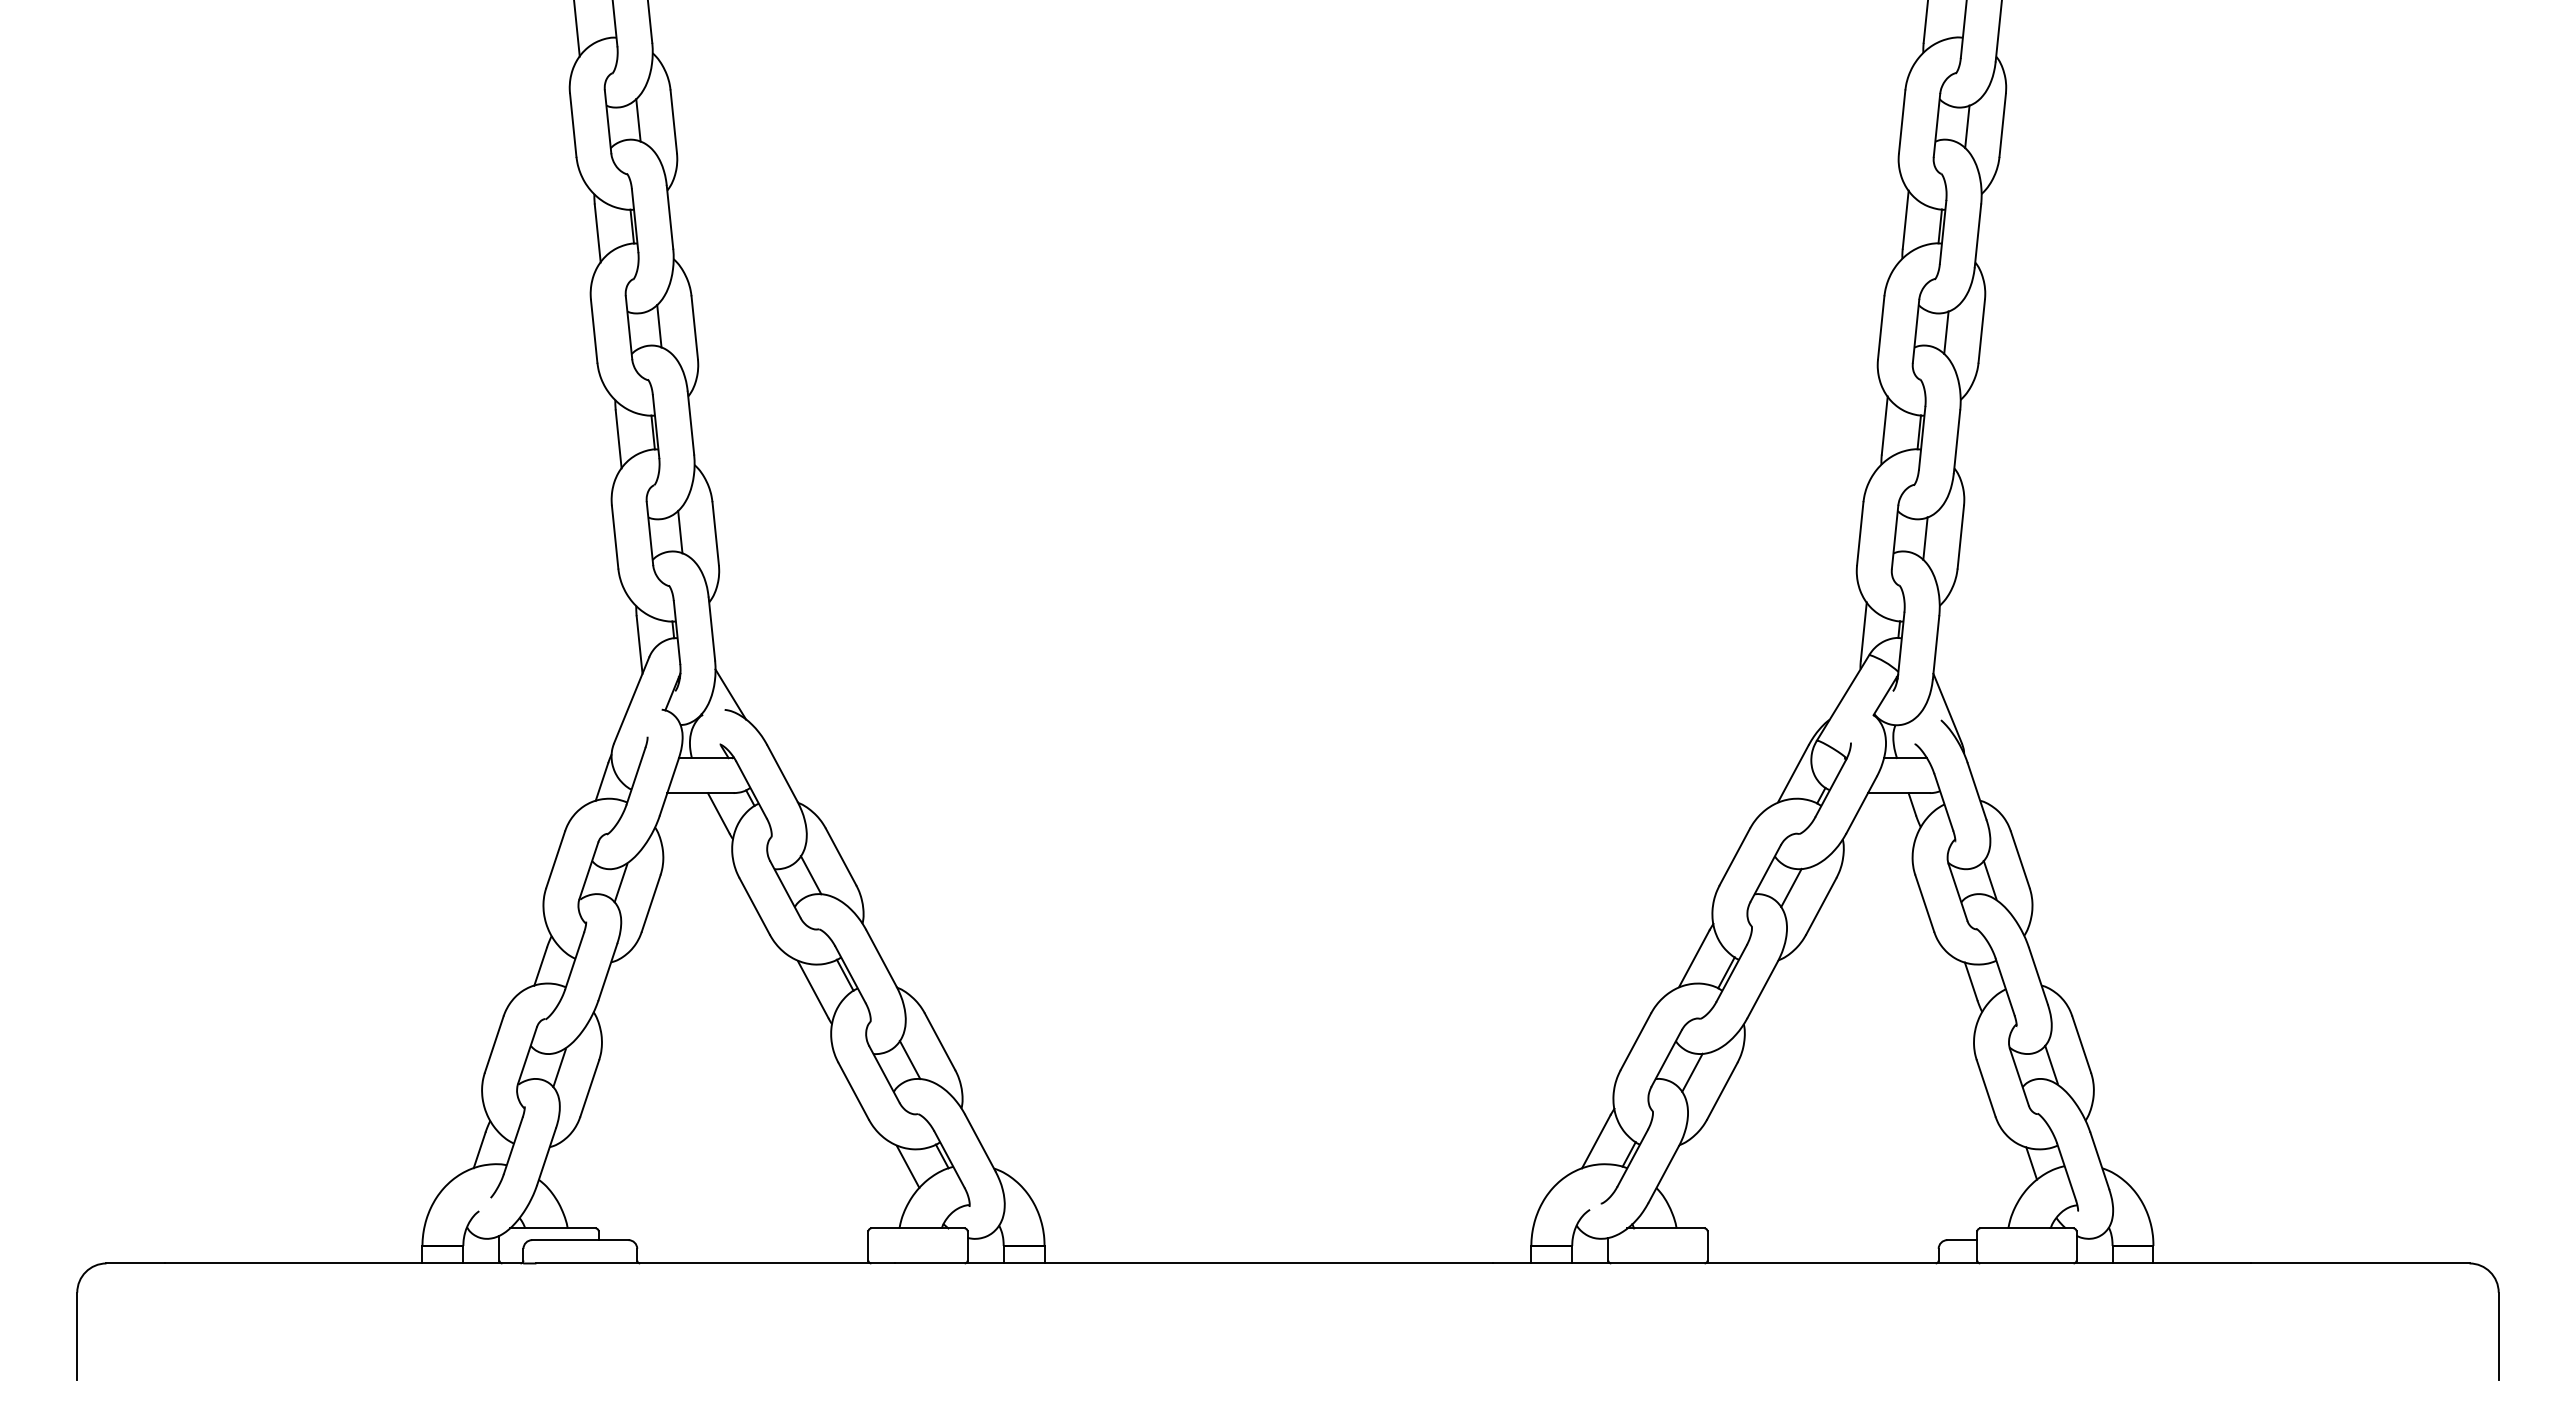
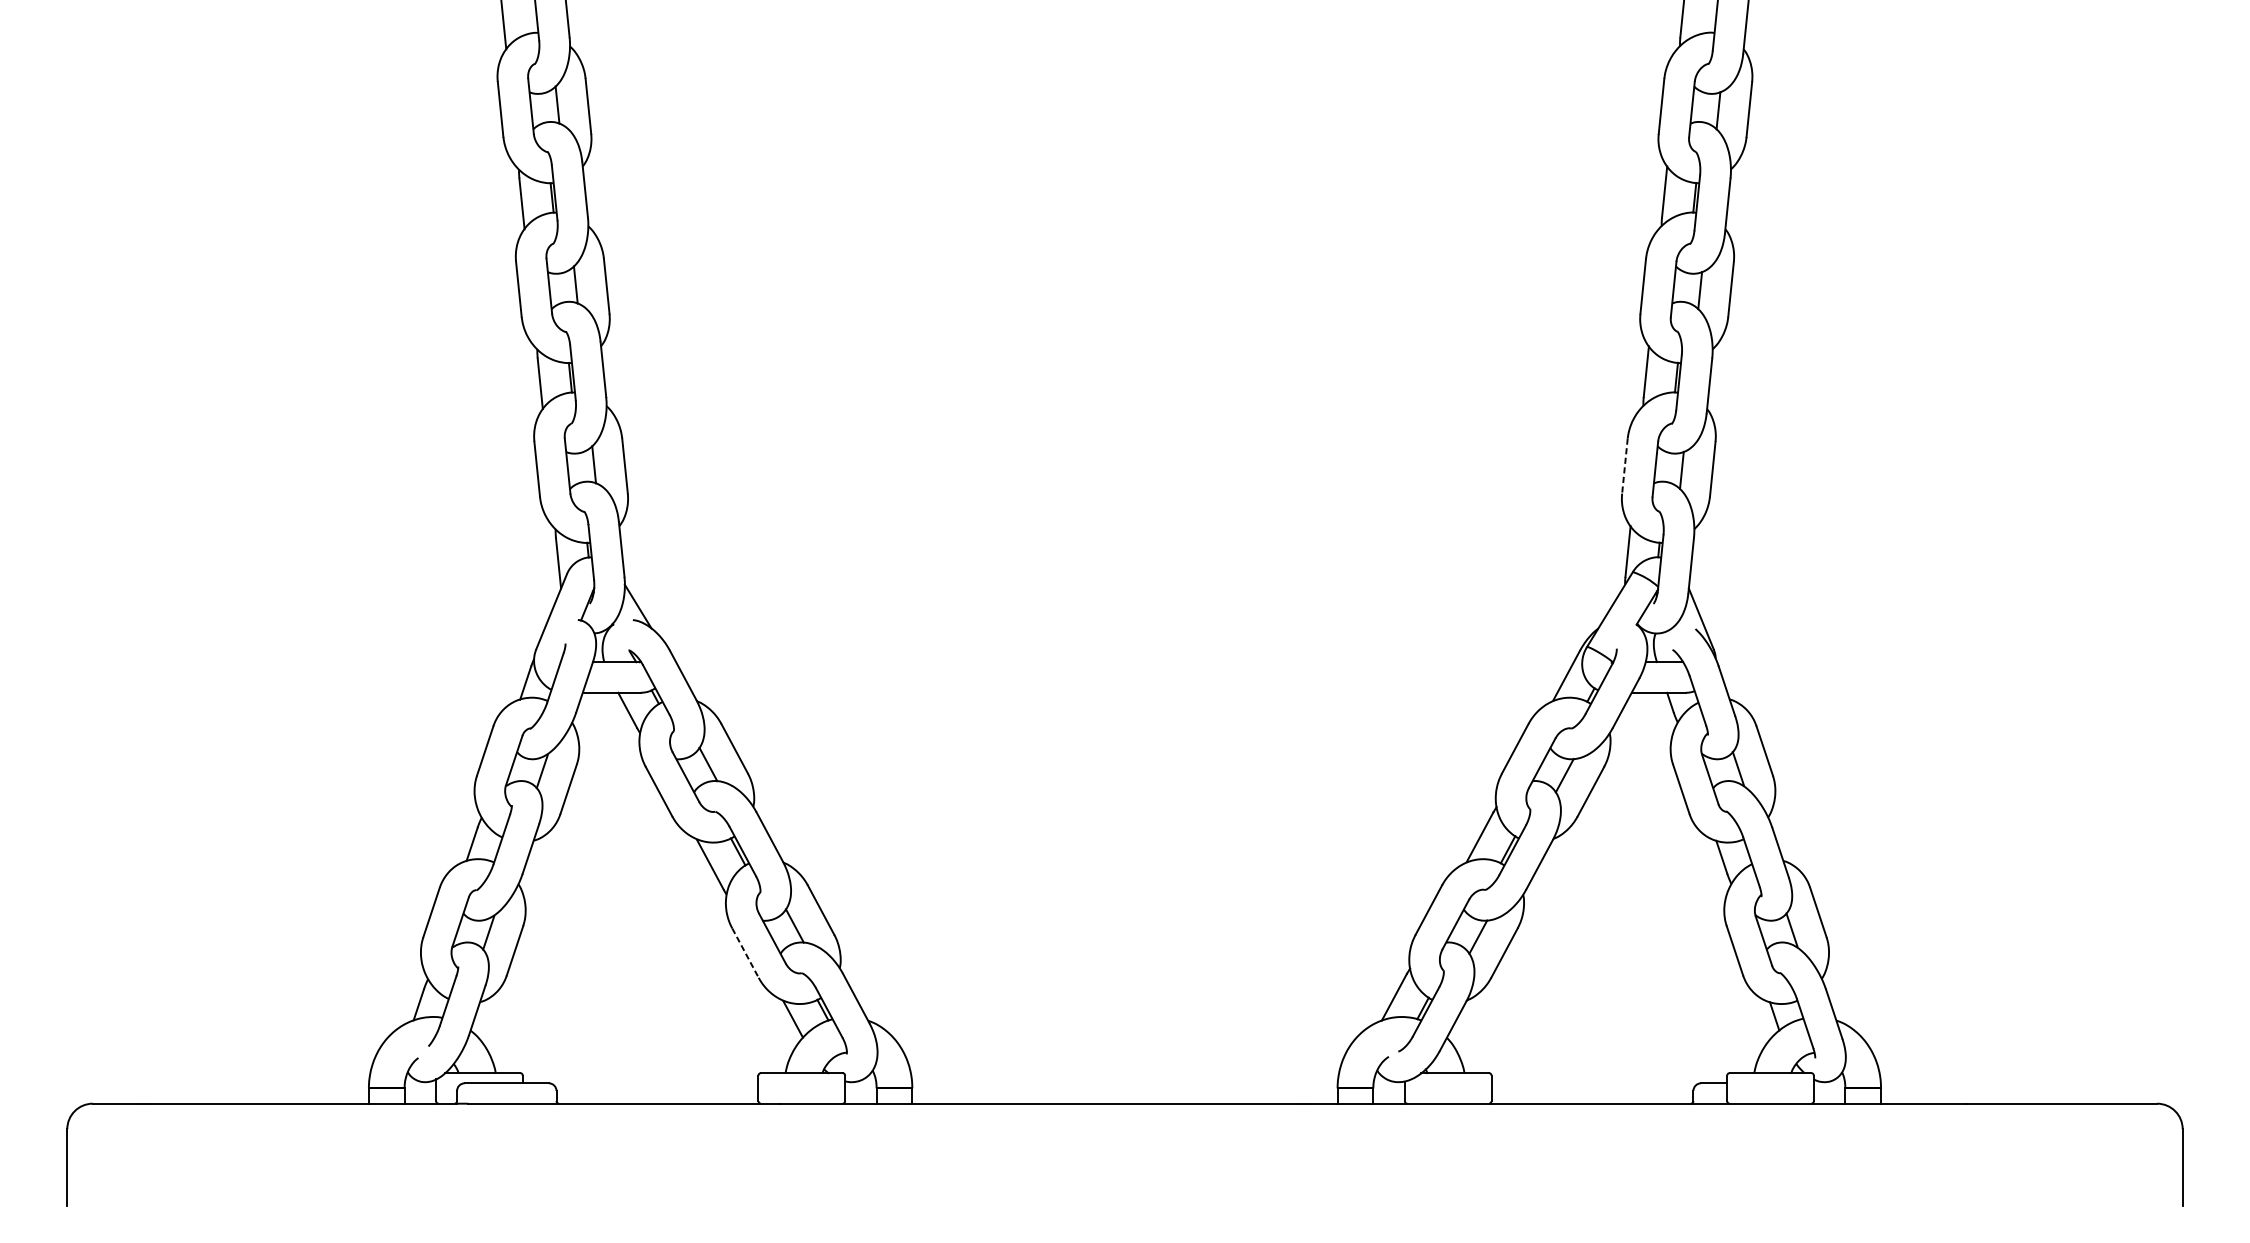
line: (1860, 533) -> (1625, 465), solid -> dashed
line: (853, 1091) -> (745, 953), solid -> dashed

